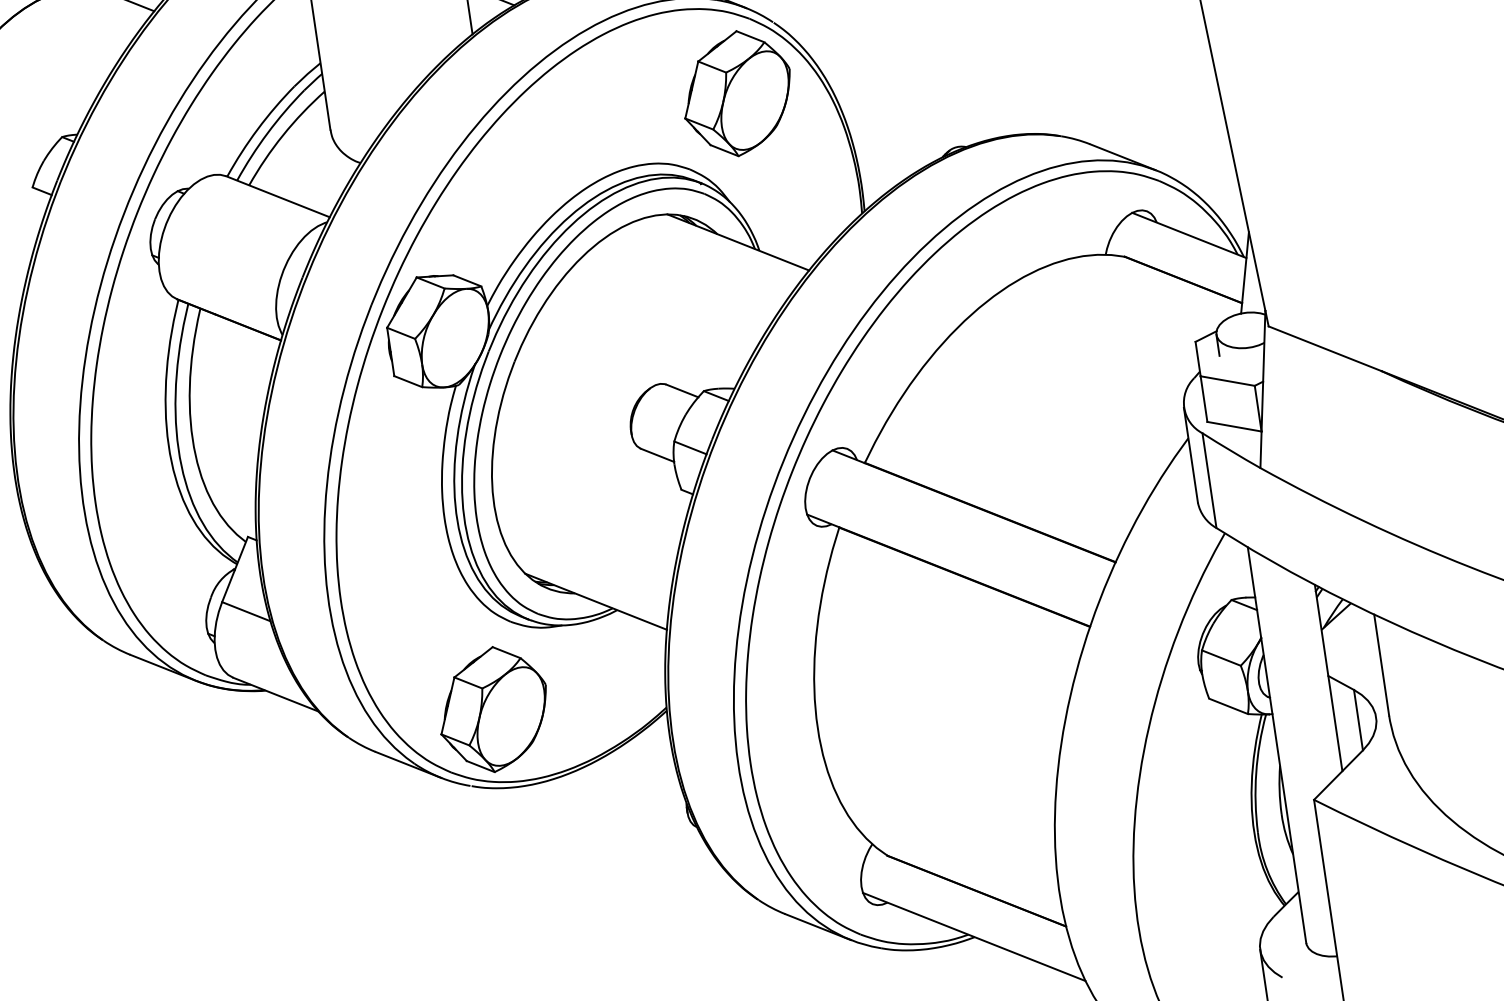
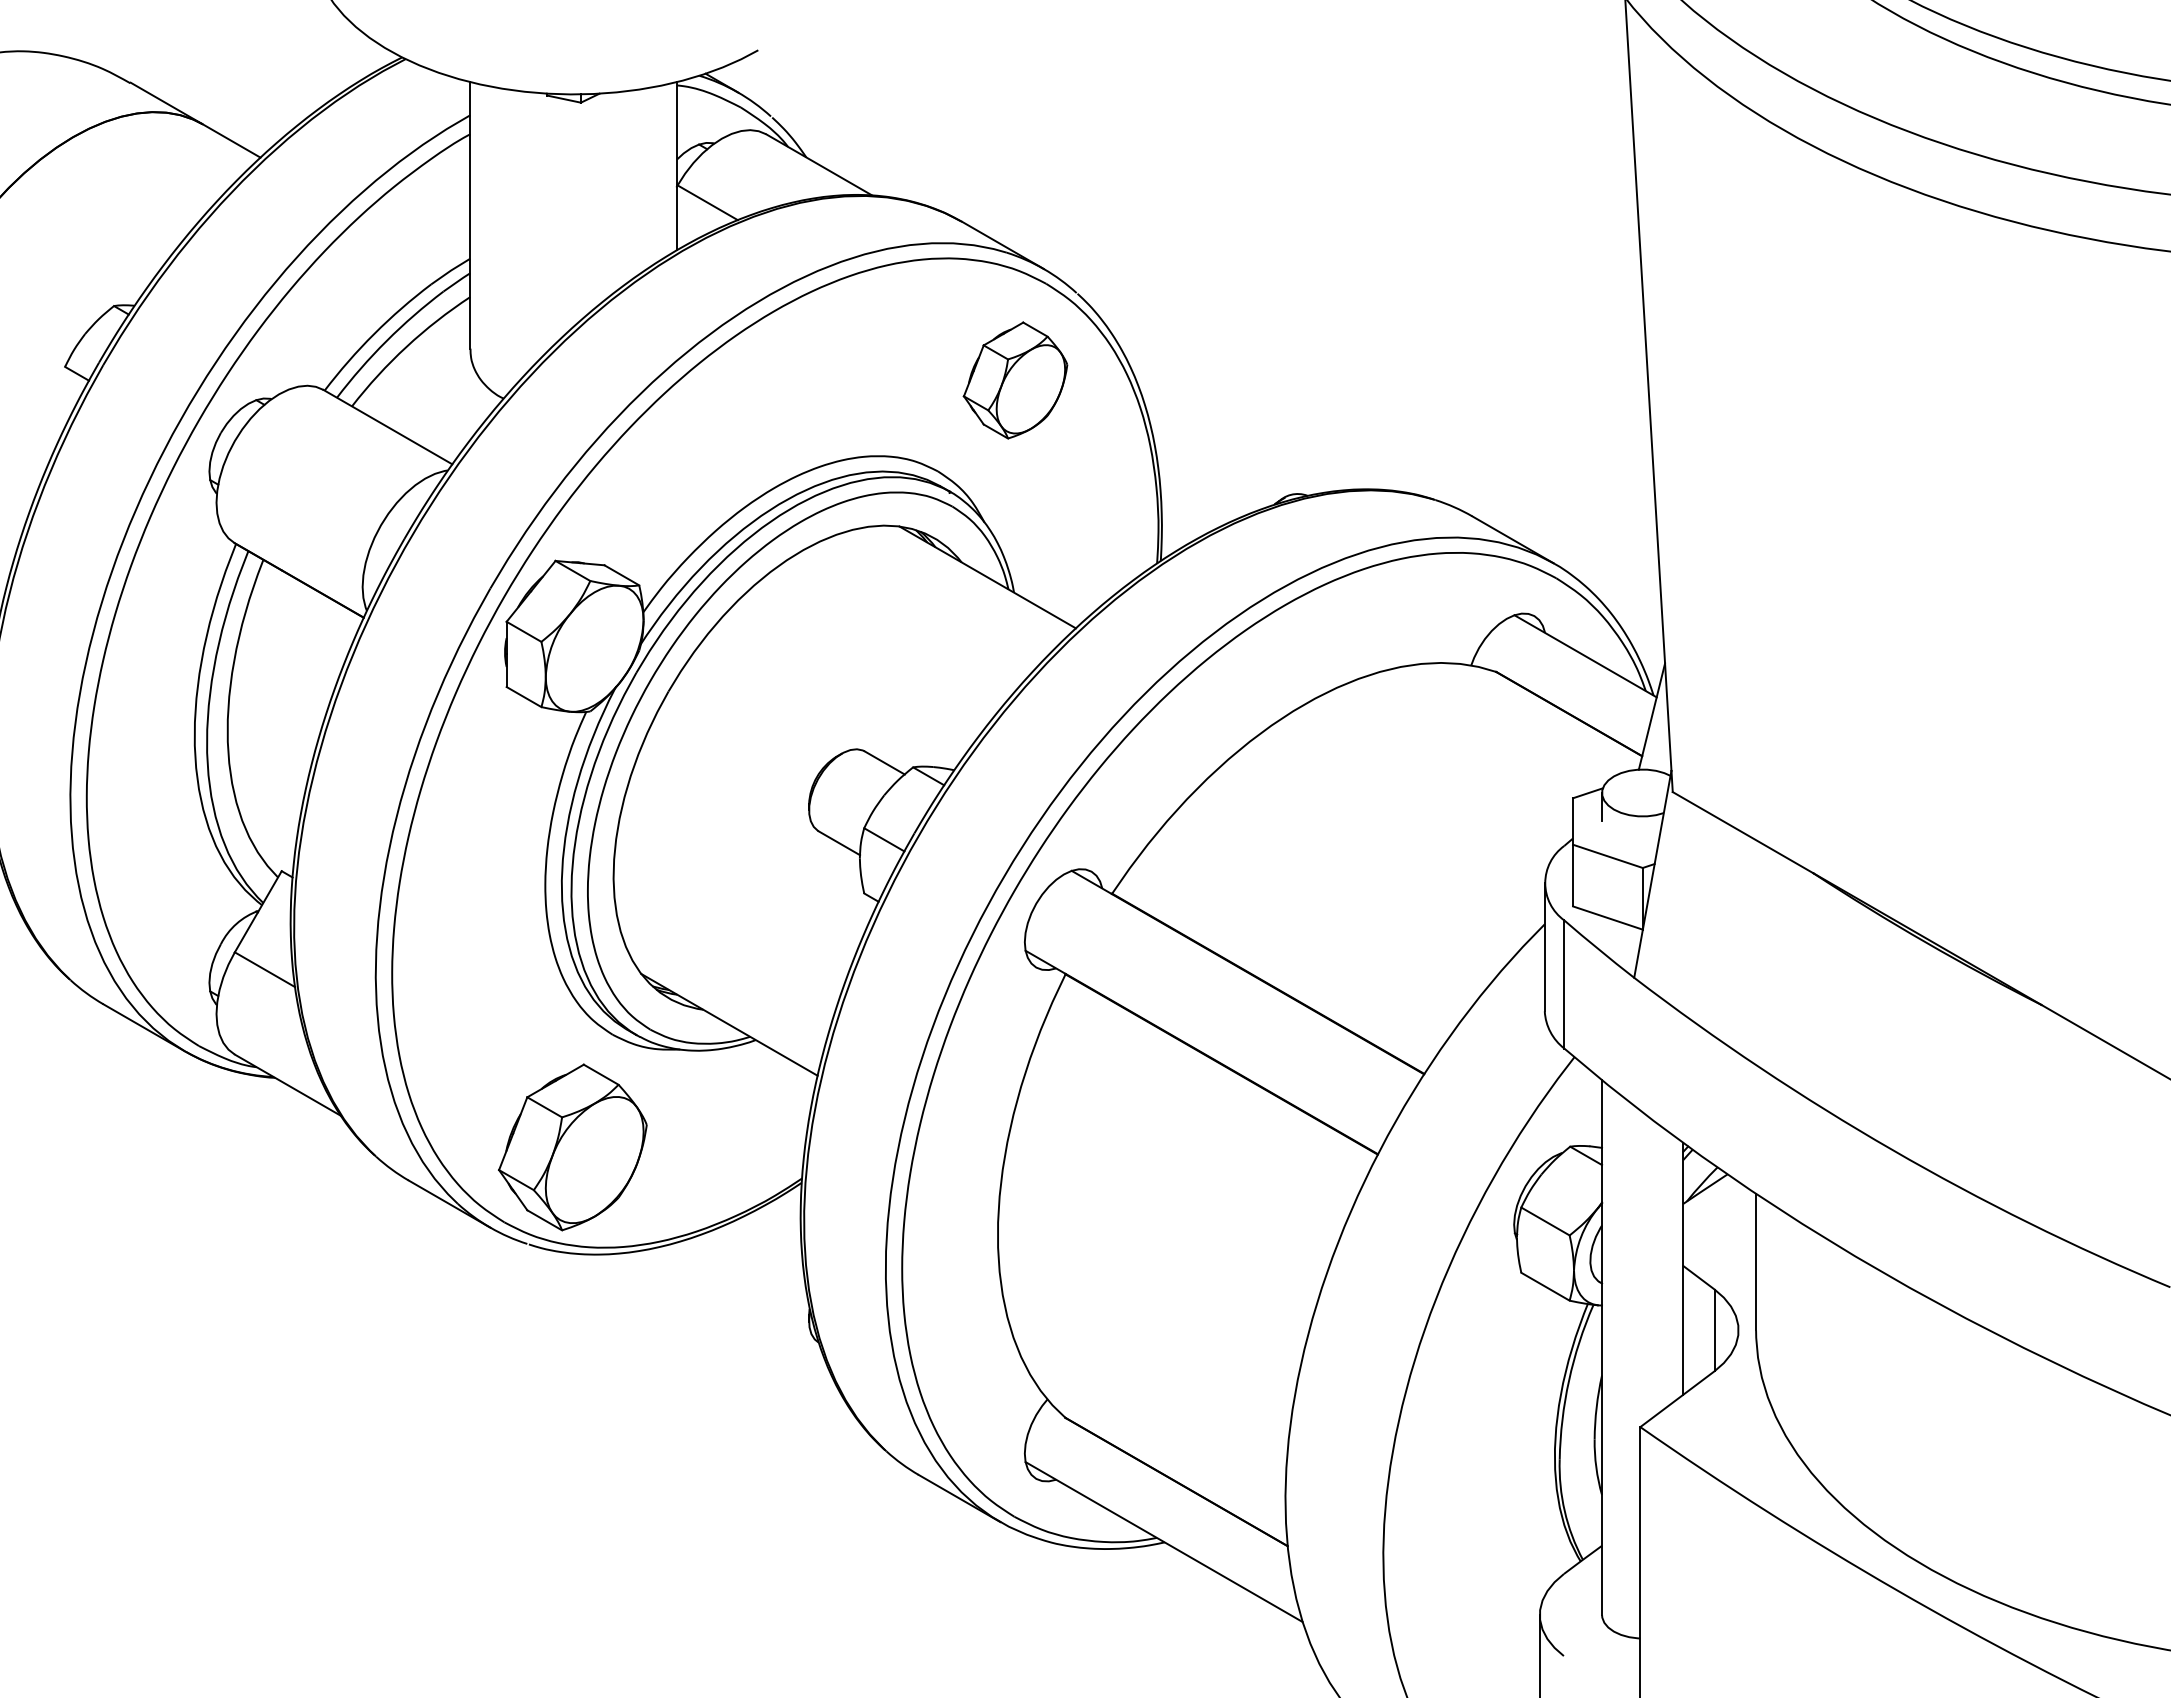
part: (737, 93) -> (1015, 380), size x0.7

